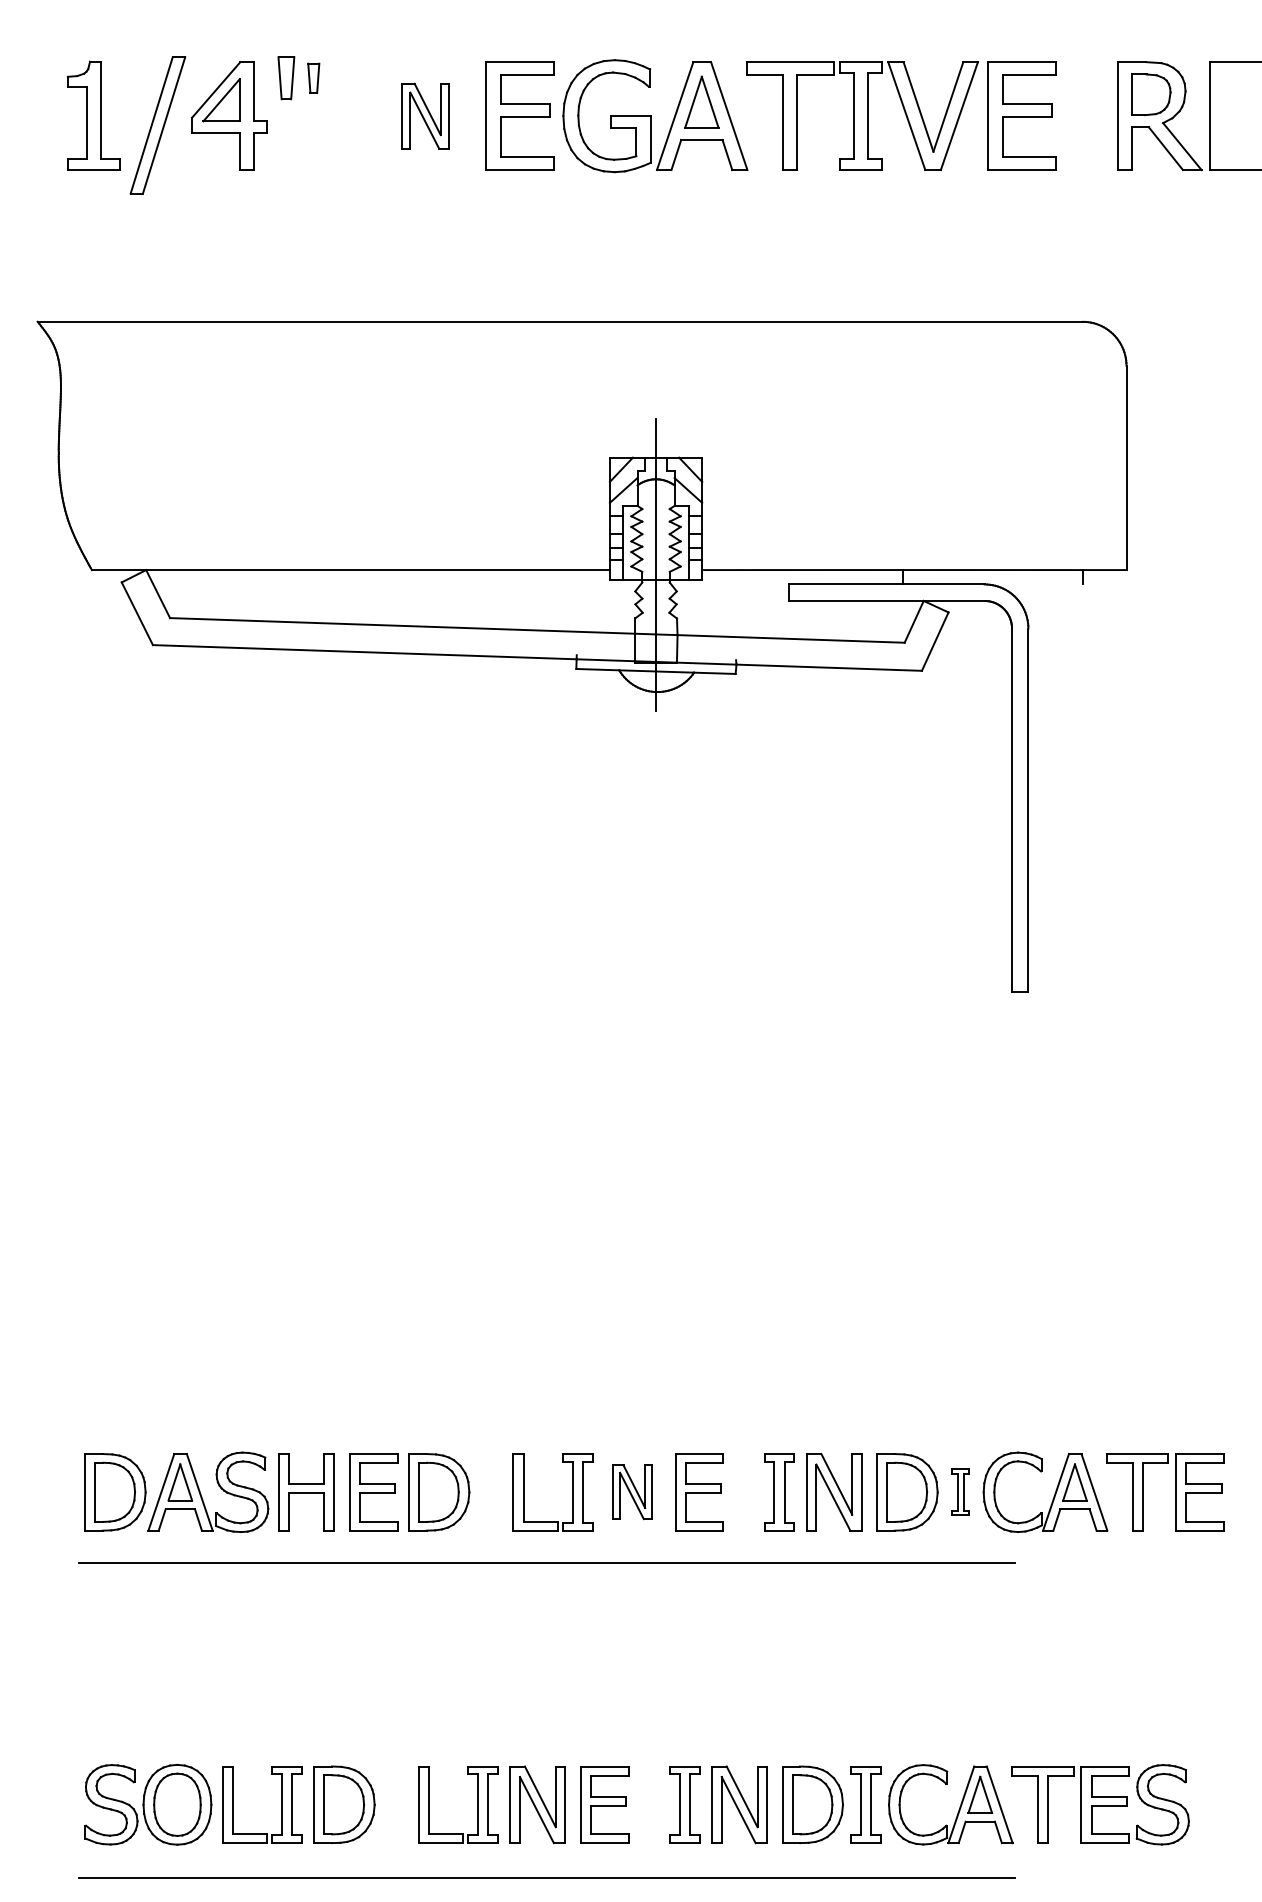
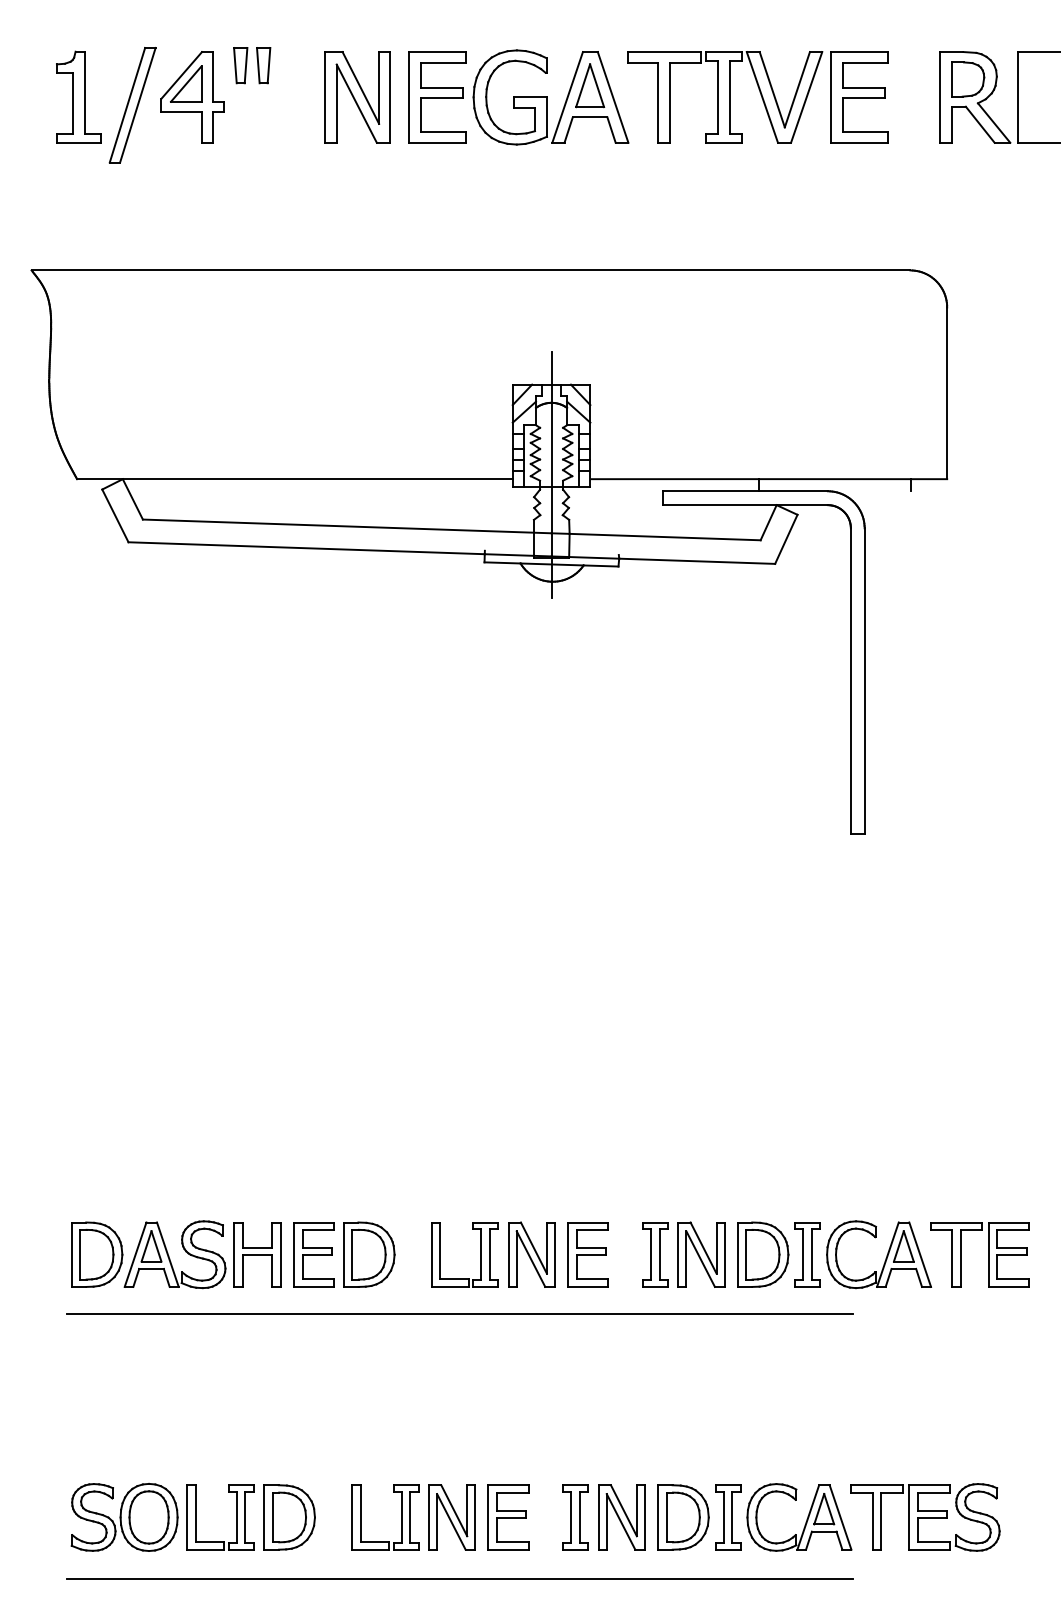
part: (313, 78) -> (263, 65), size x1.43
part: (425, 116) -> (357, 97), size x1.67
part: (632, 1492) -> (531, 1254), size x1.43
part: (960, 1492) -> (807, 1254), size x1.67

